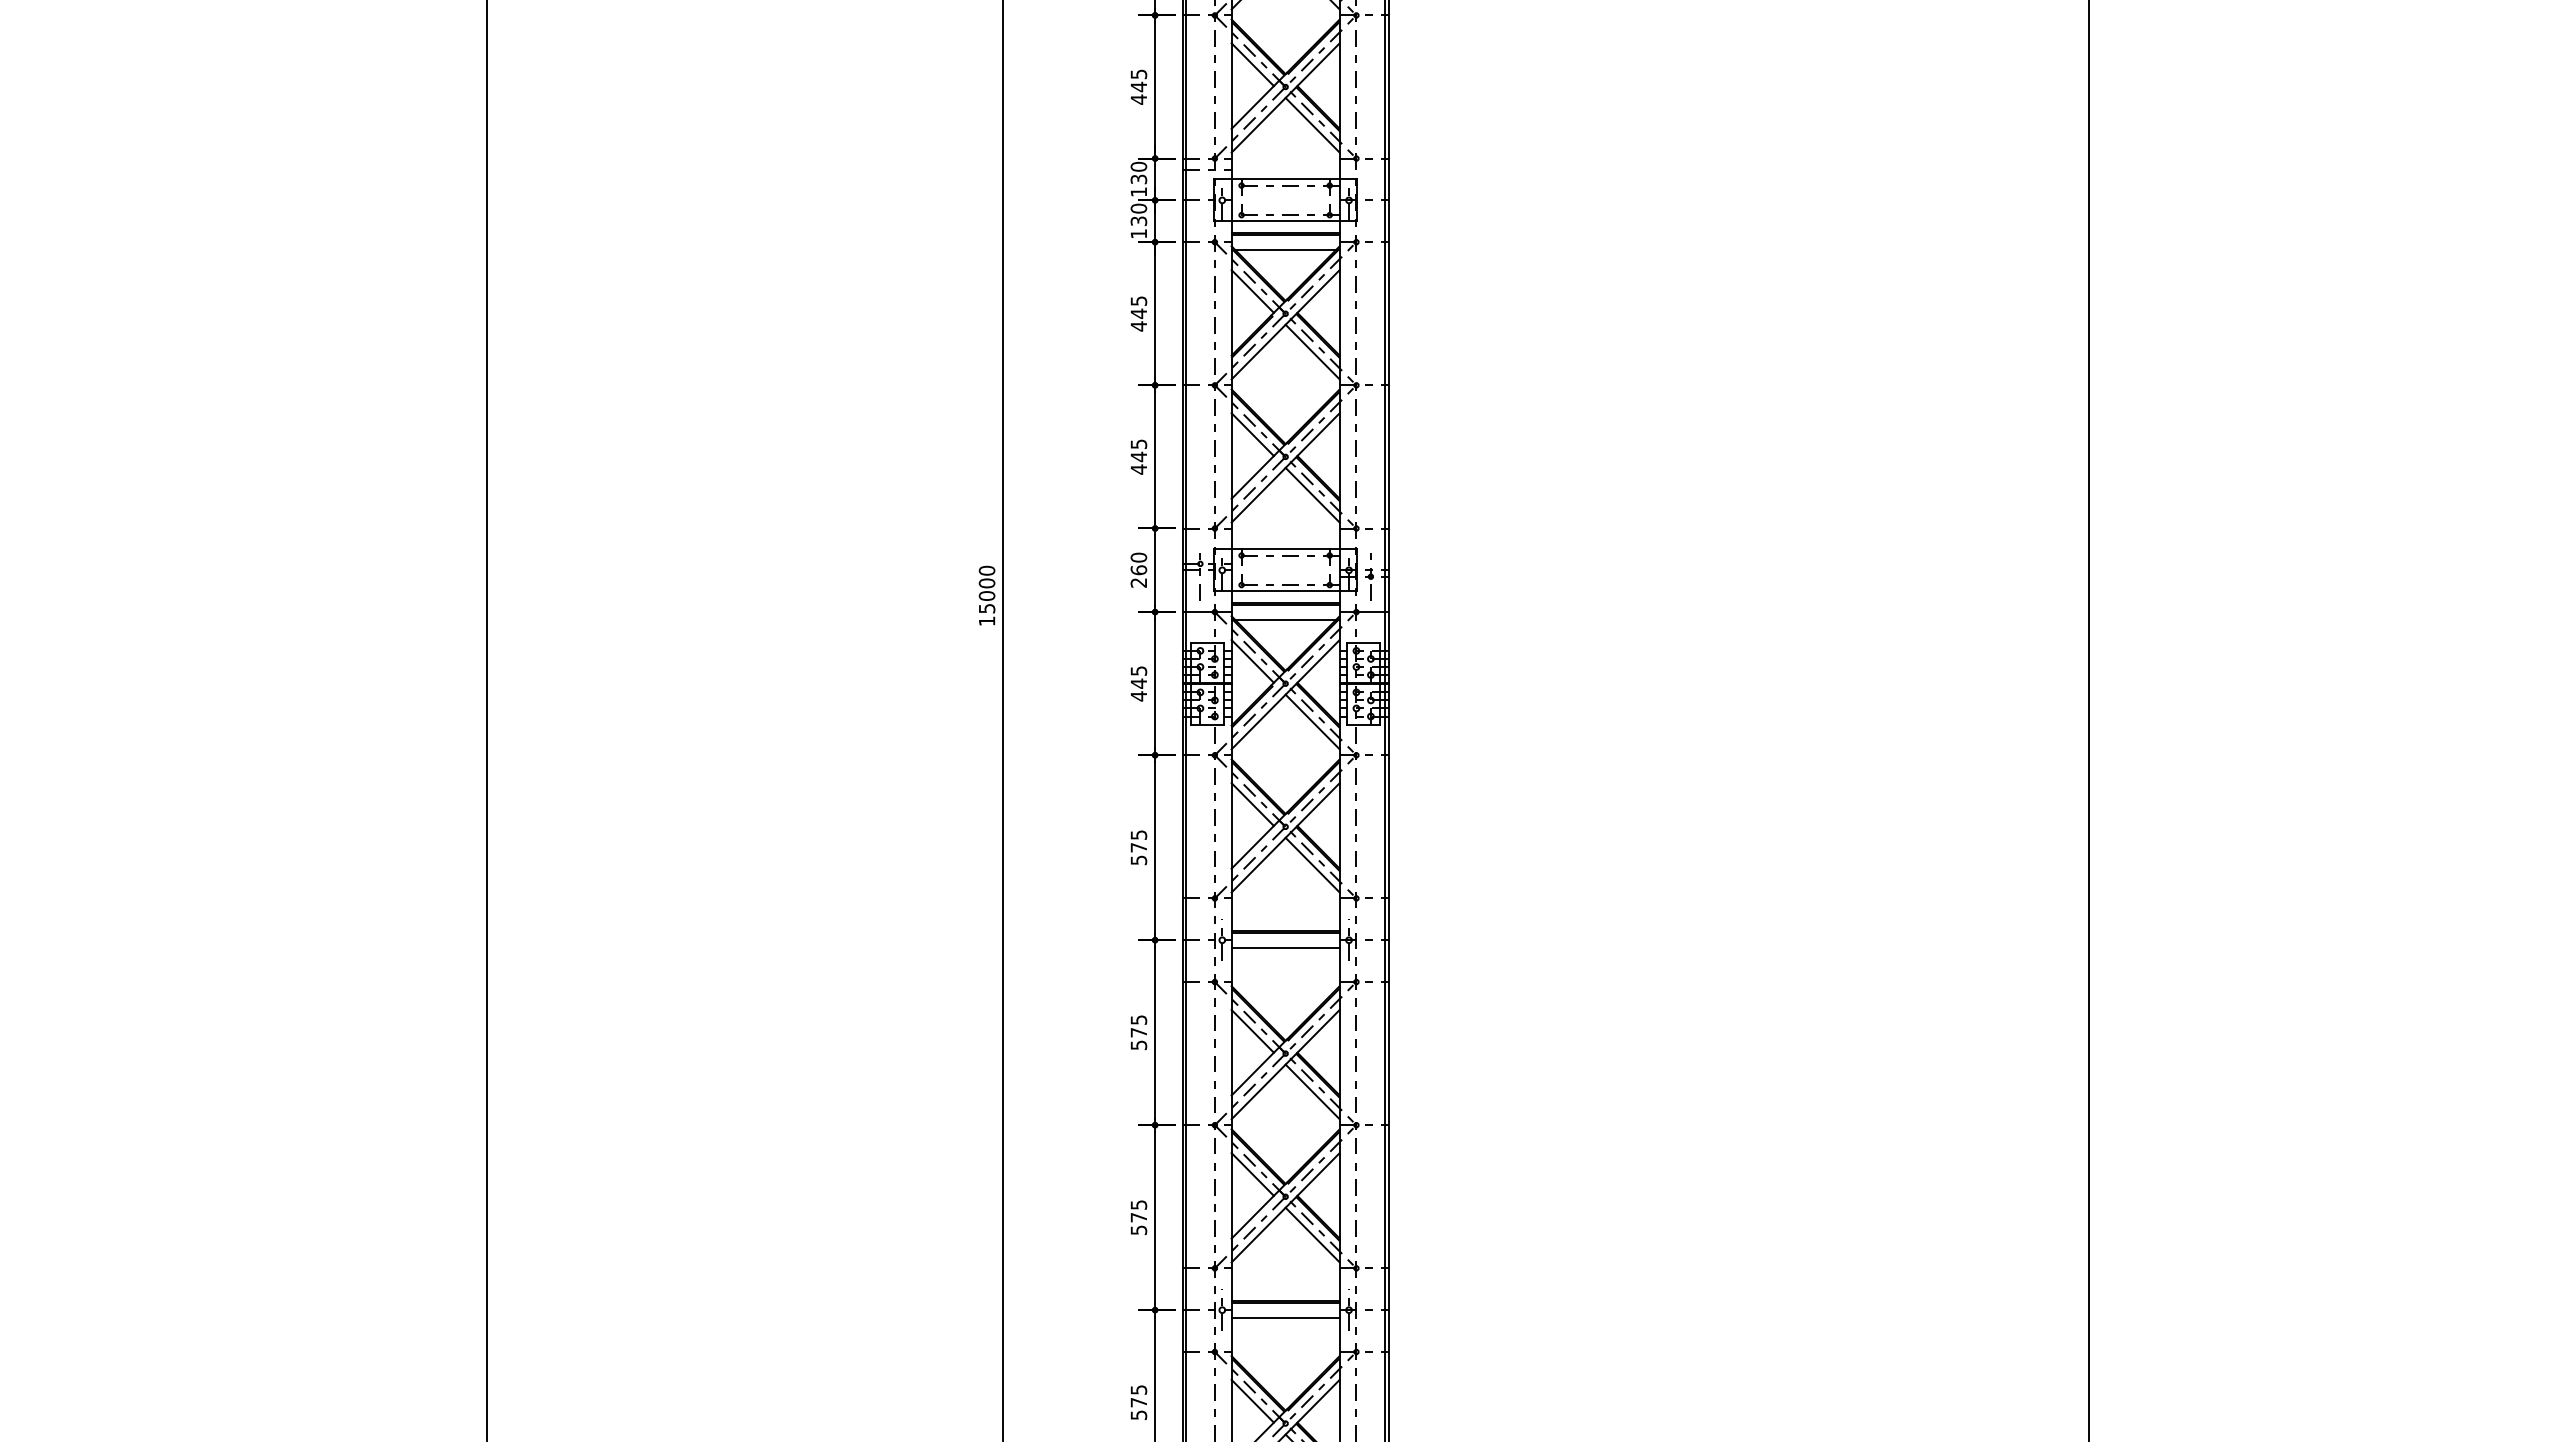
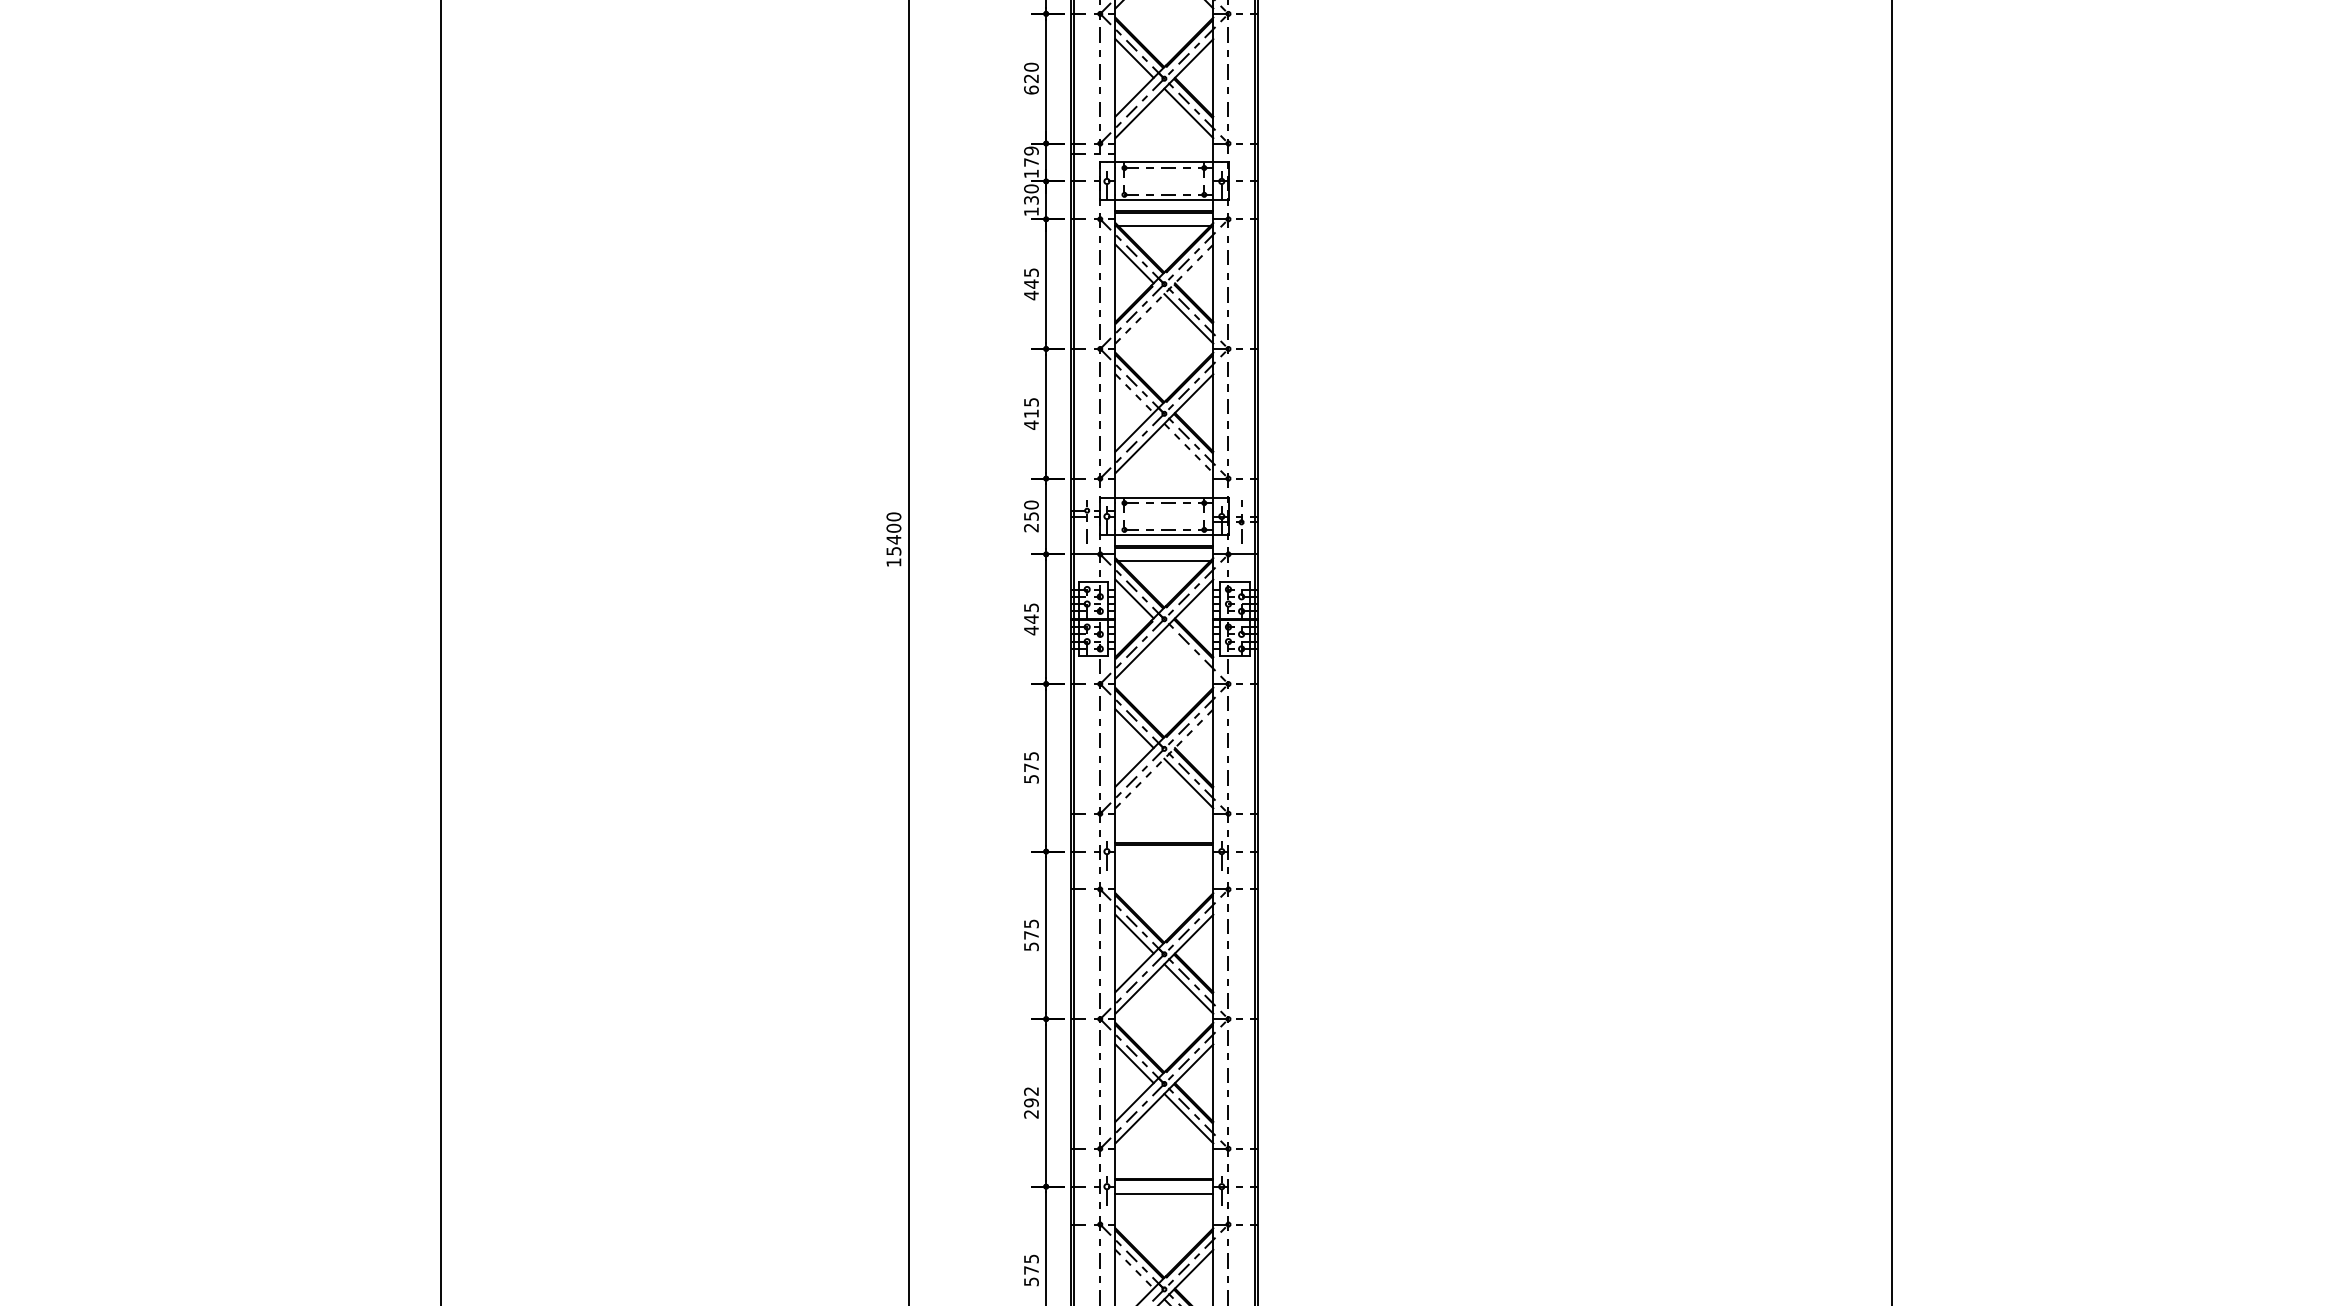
text: (1138, 86) -> (1031, 78), 445 -> 620
text: (1138, 173) -> (1031, 157), 130 -> 179
line: (1285, 324) -> (1164, 293), solid -> dashed
line: (1253, 434) -> (1135, 393), solid -> dashed
text: (1138, 456) -> (1031, 413), 445 -> 415
line: (1313, 495) -> (1189, 448), solid -> dashed
text: (1138, 570) -> (1031, 516), 260 -> 250
text: (986, 595) -> (893, 539), 15000 -> 15400
line: (1312, 721) -> (1188, 653), removed
line: (1285, 837) -> (1164, 758), solid -> dashed
line: (1285, 947) -> (1164, 858), removed
text: (1138, 1217) -> (1031, 1102), 575 -> 292
line: (1253, 1401) -> (1135, 1269), solid -> dashed

